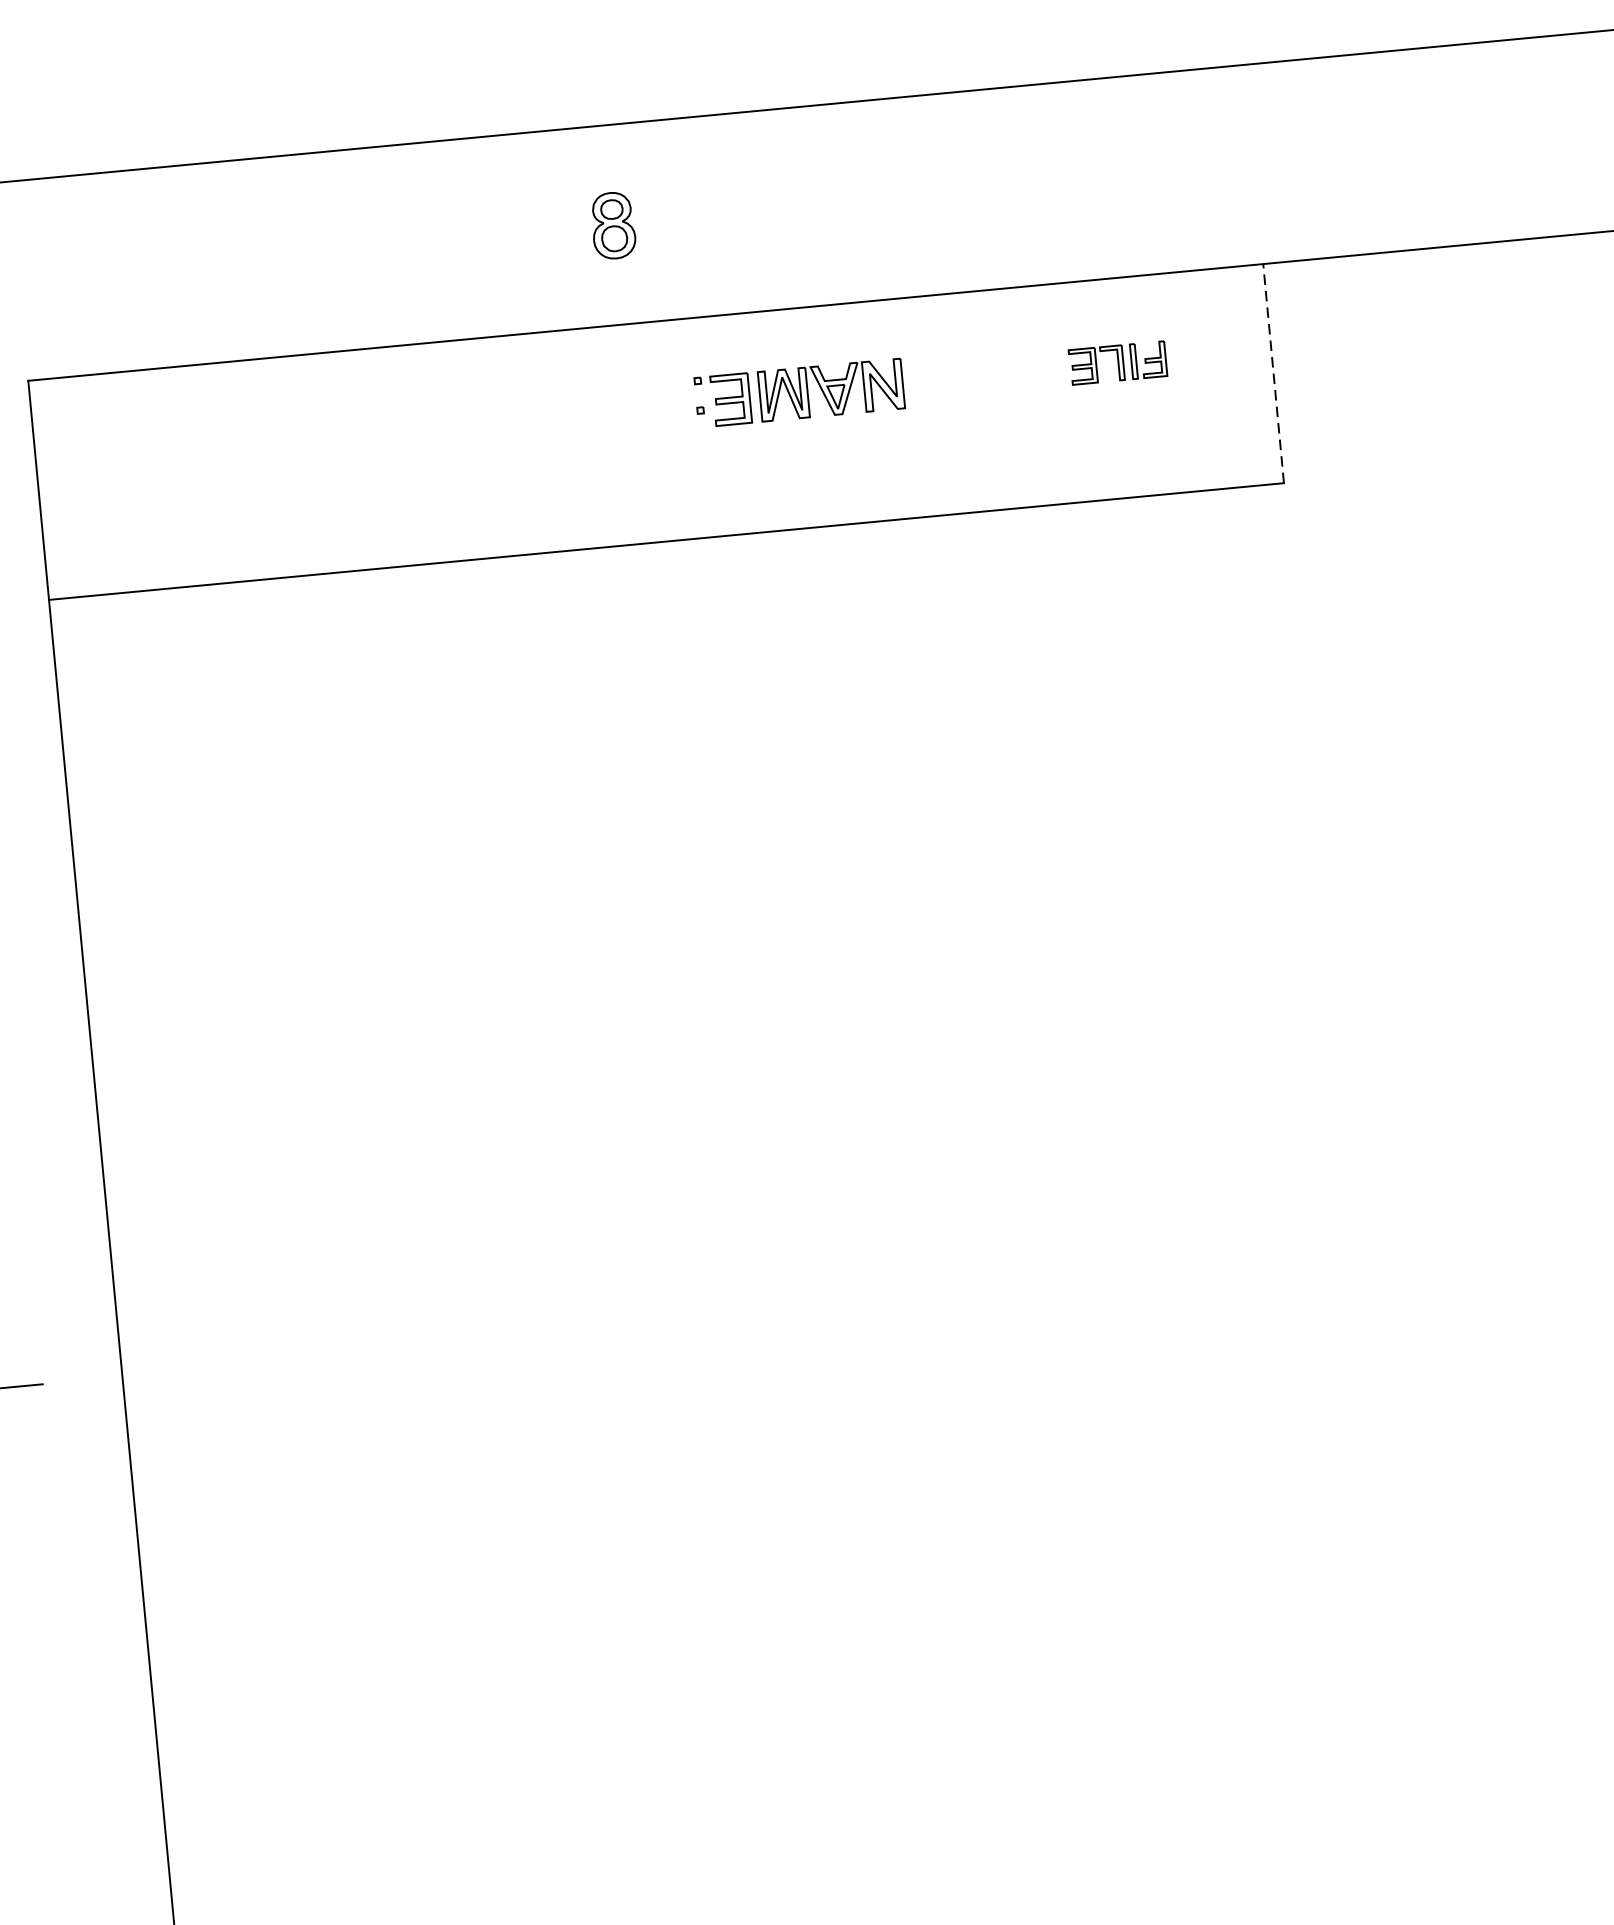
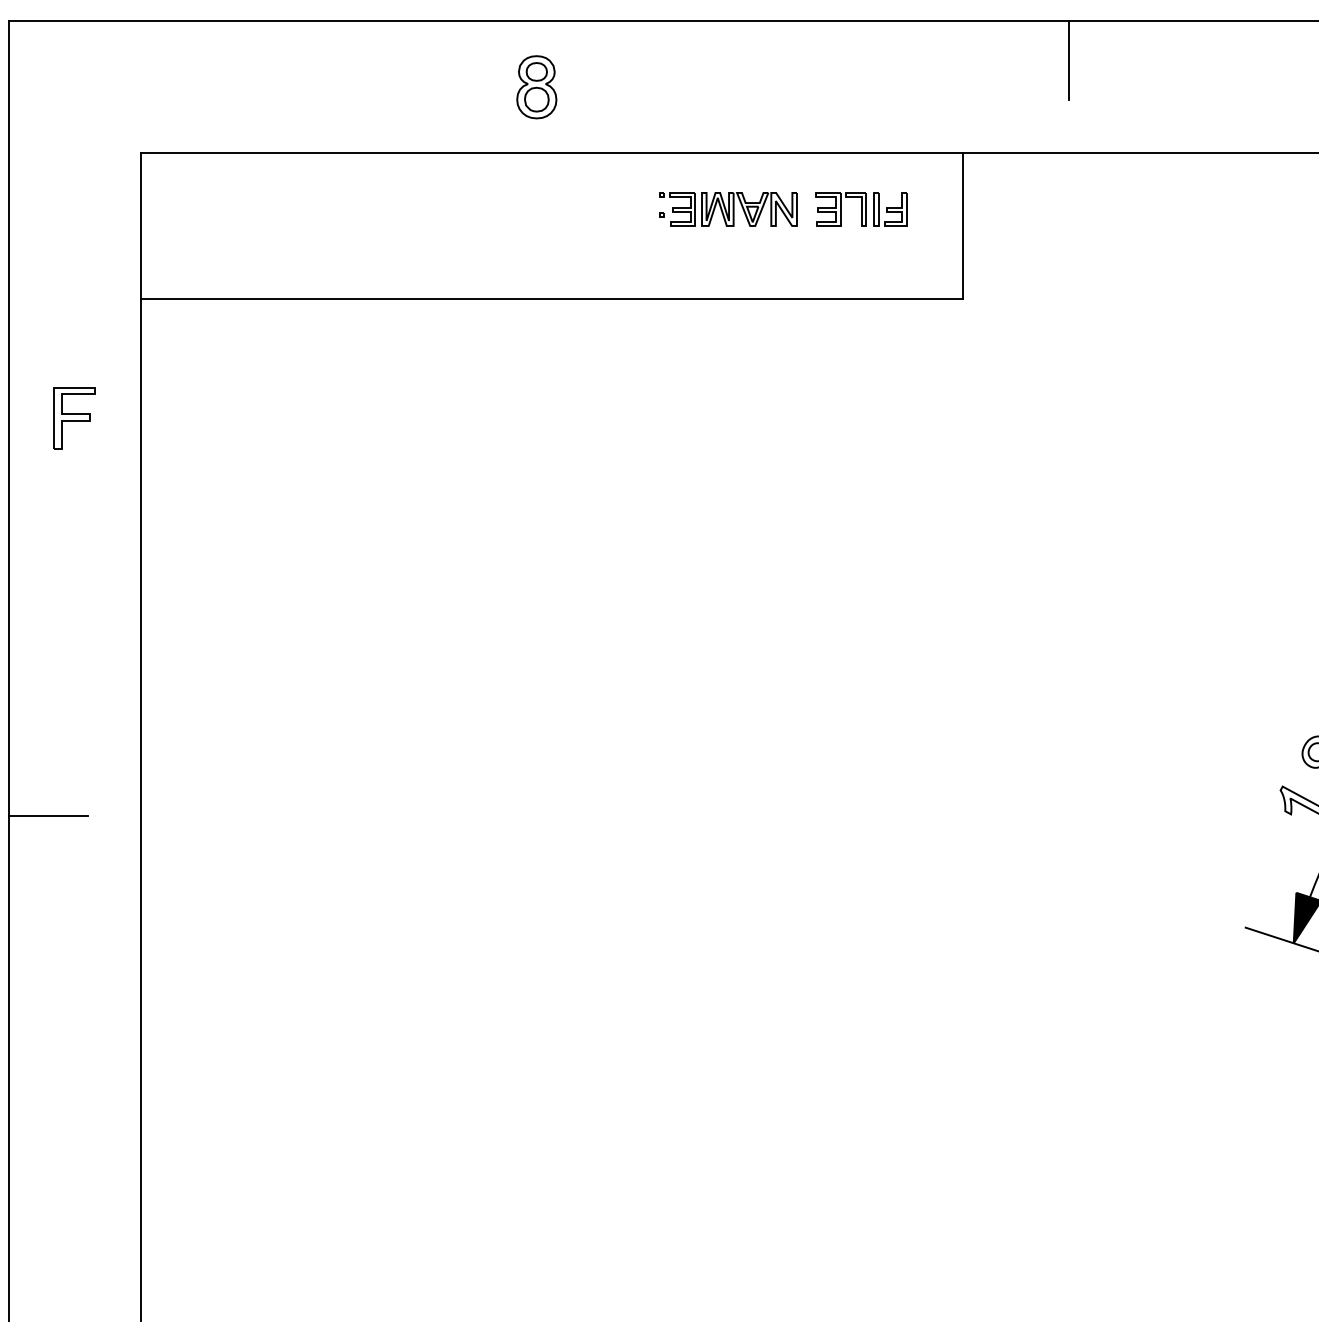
line: (1409, 109) -> (1069, 60), added
part: (612, 226) -> (536, 87), size x1.43
part: (1118, 363) -> (861, 209), size x1.43
line: (1274, 374) -> (963, 226), dashed -> solid
part: (799, 393) -> (728, 209), moved

